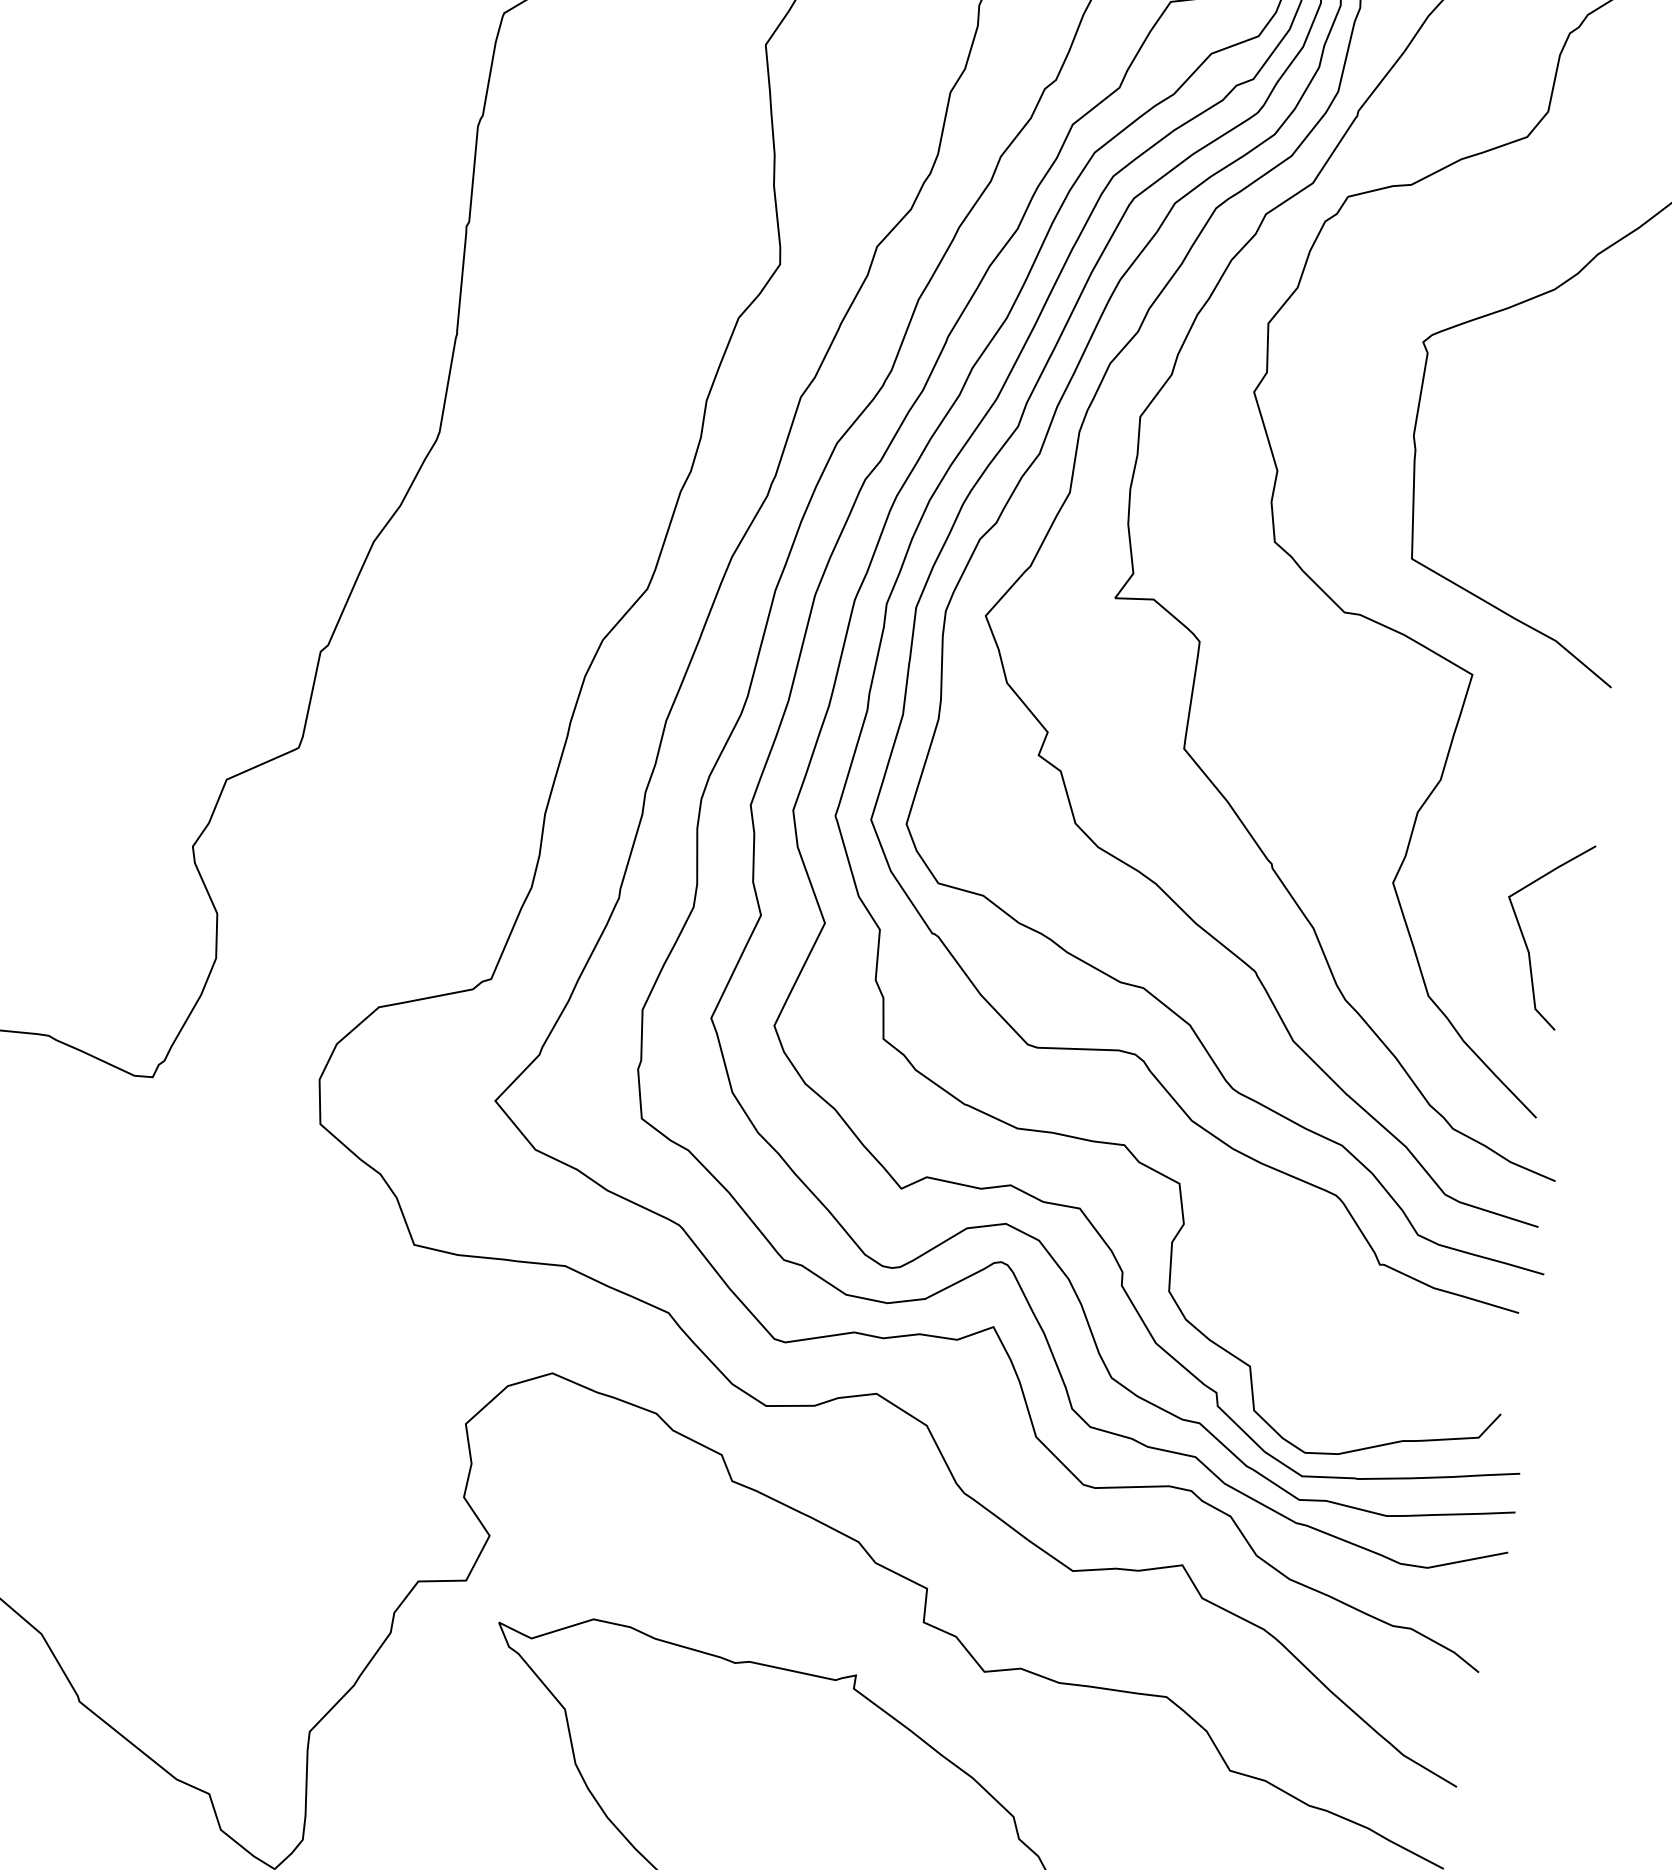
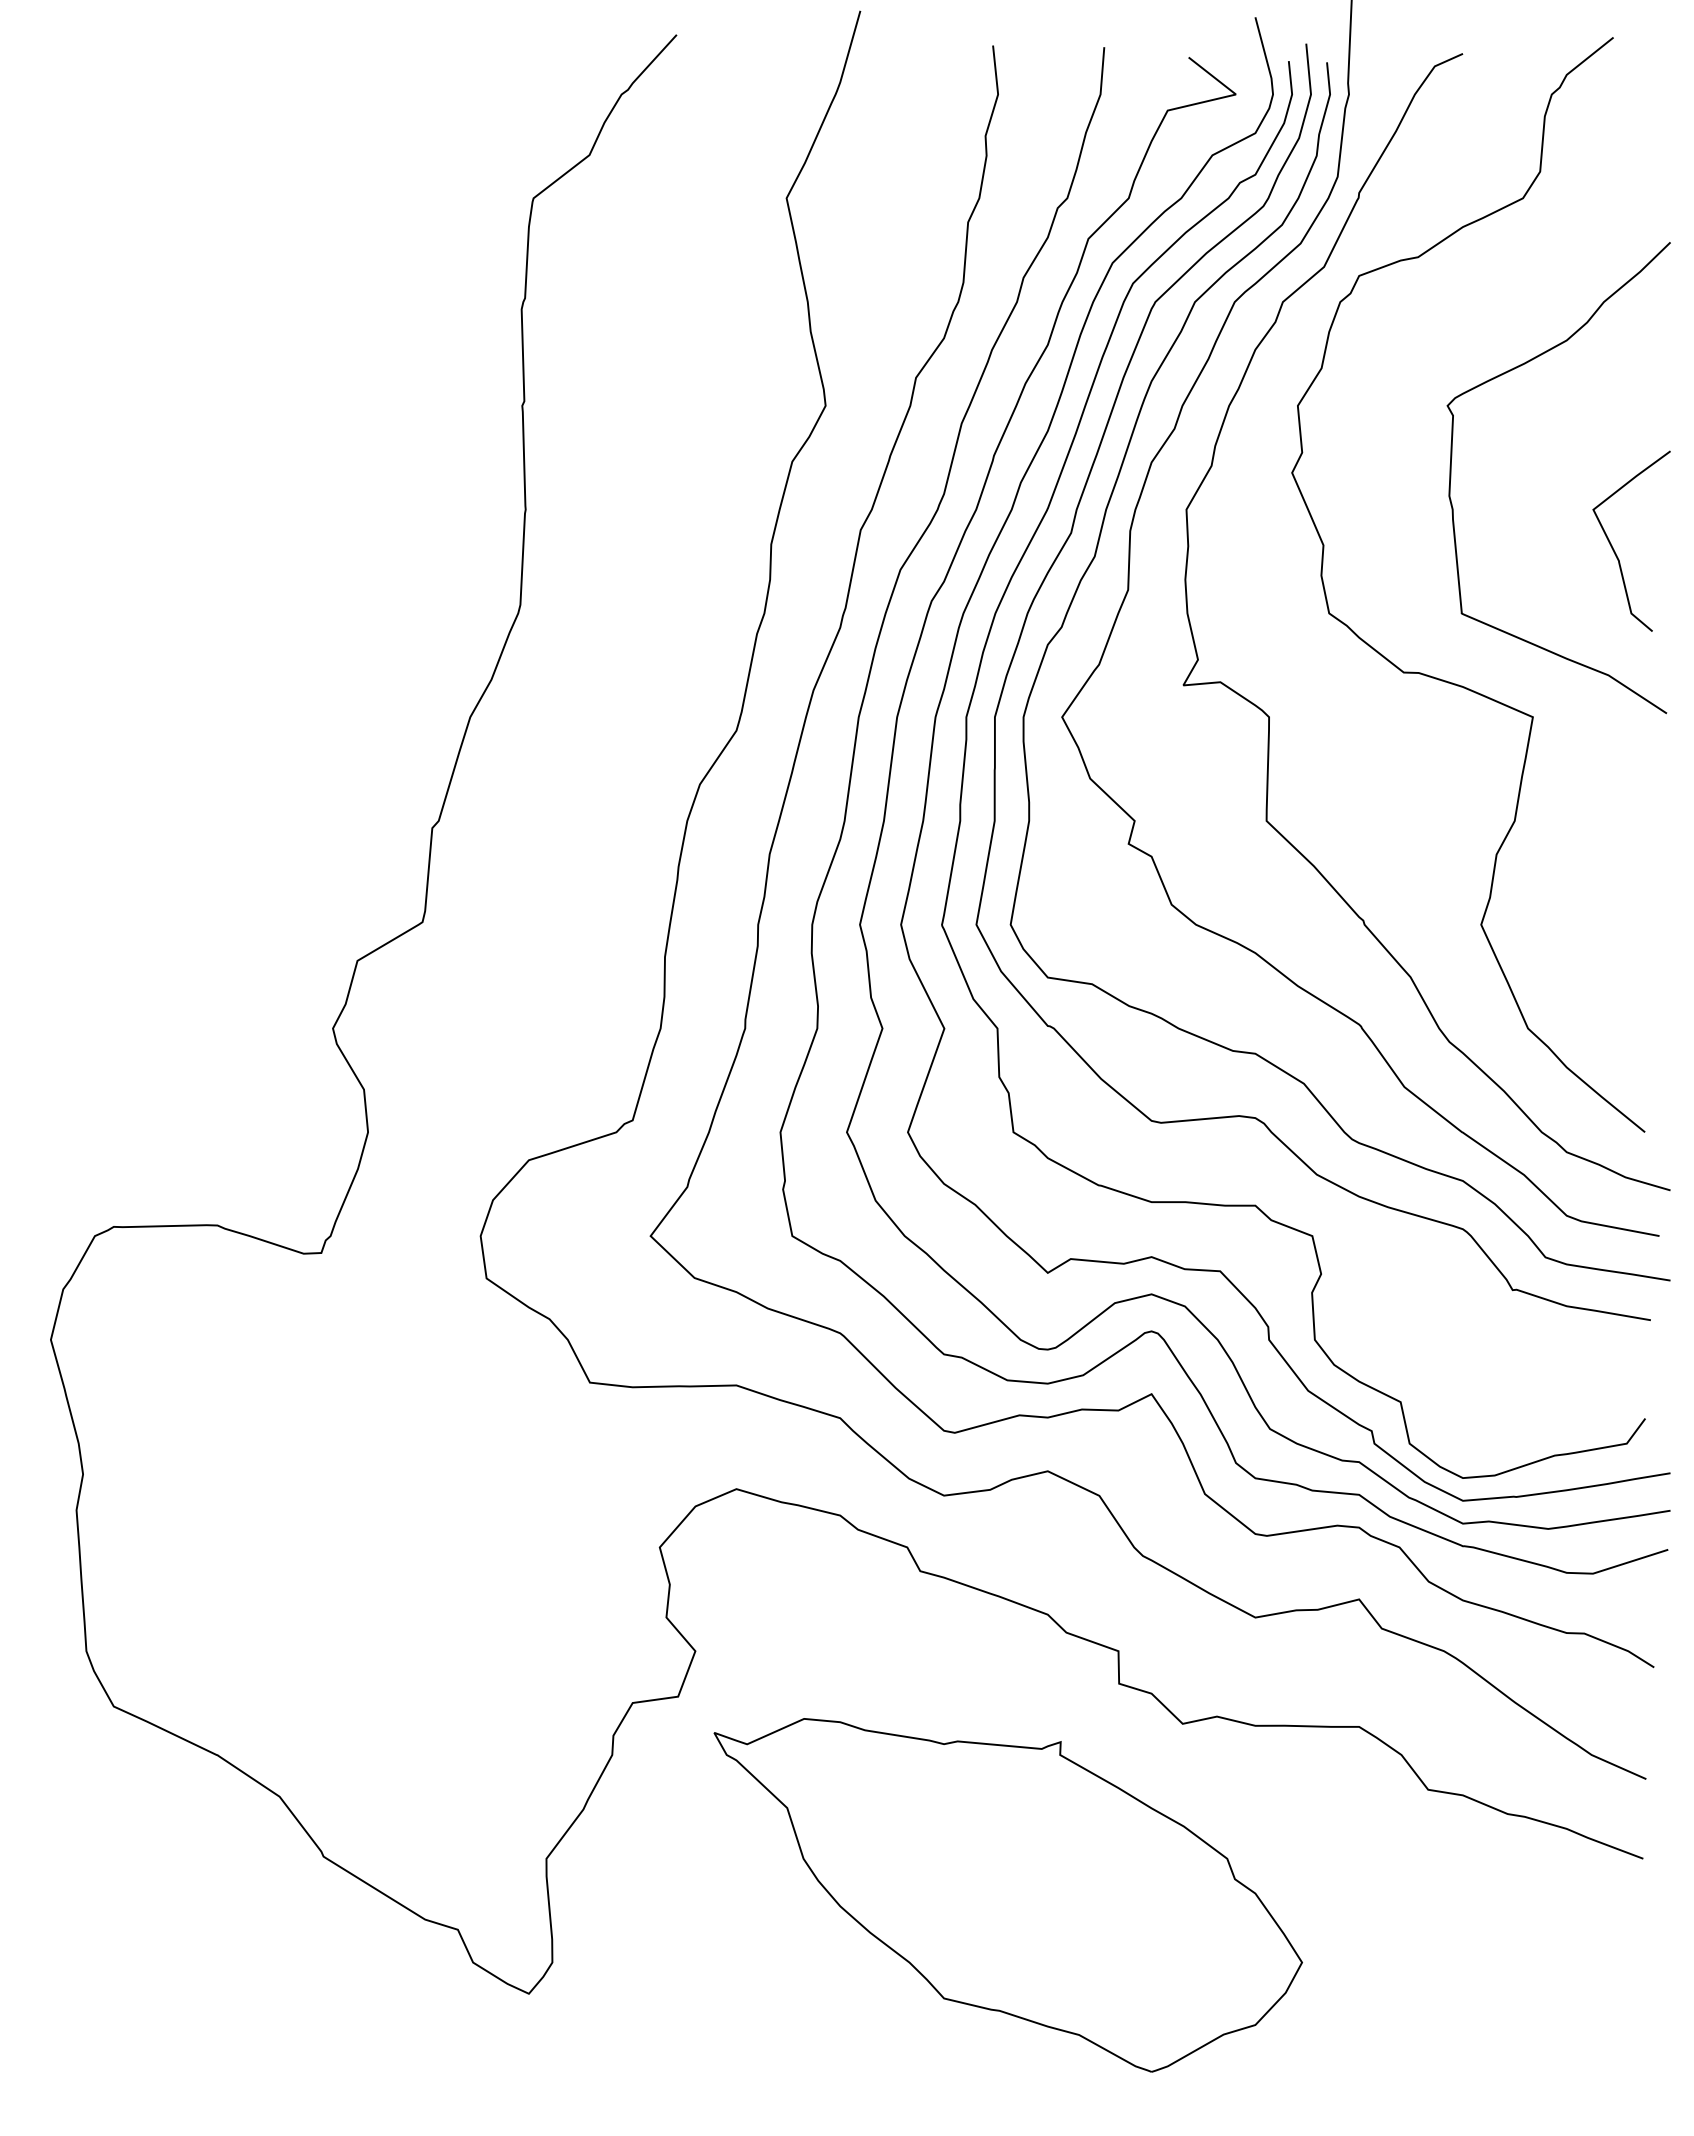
curve: (1525, 940) -> (1614, 549), moved

